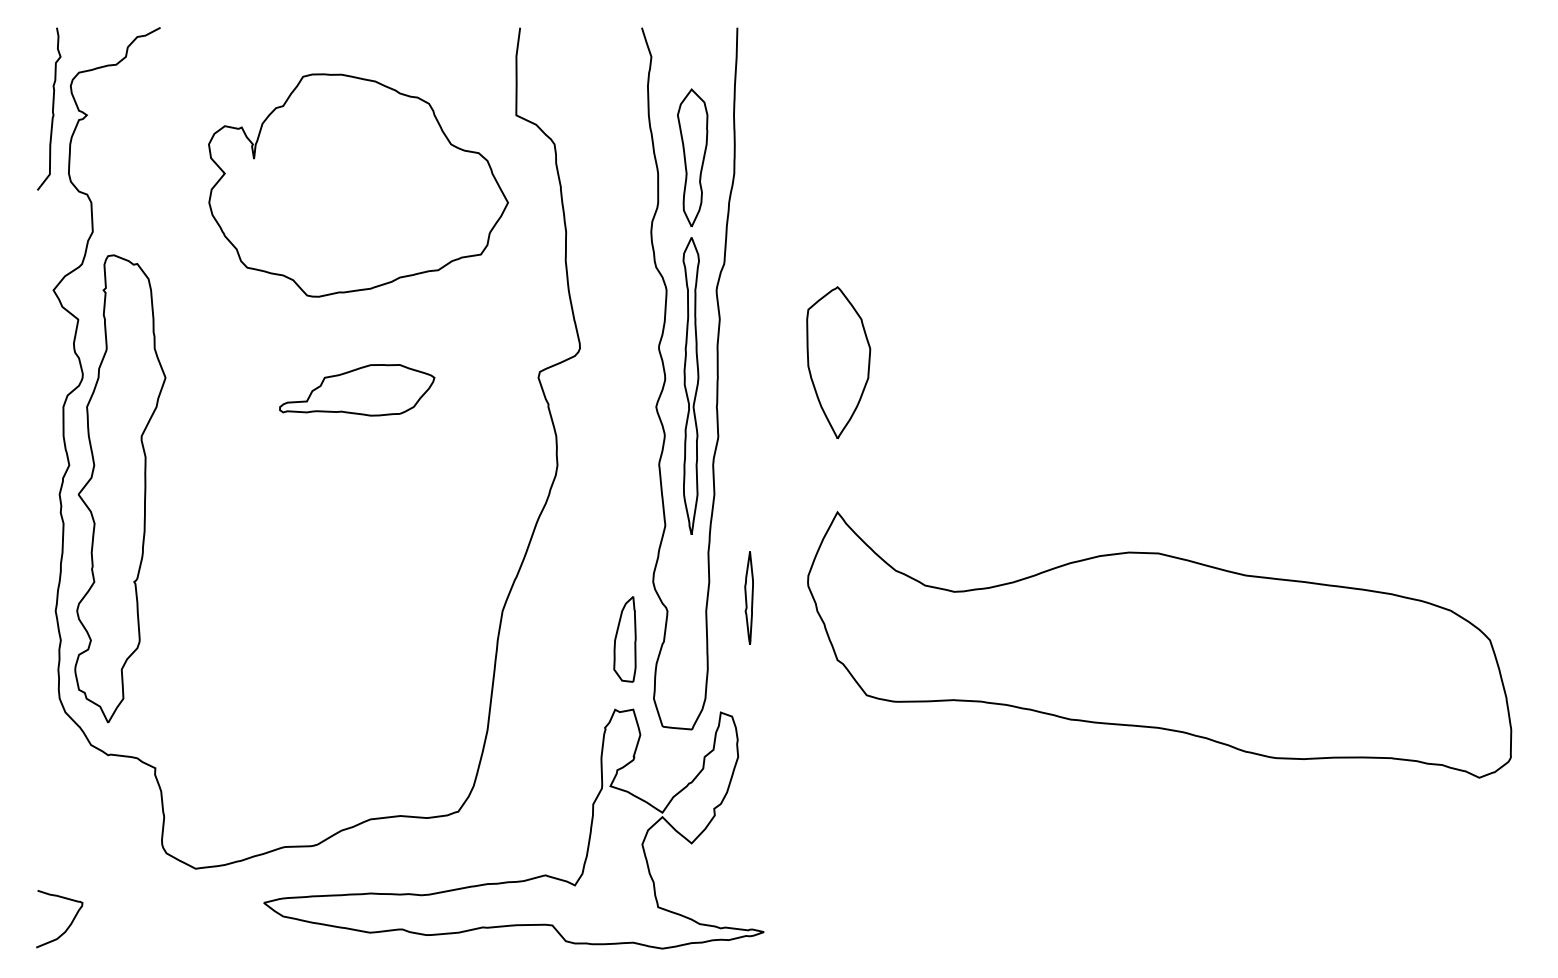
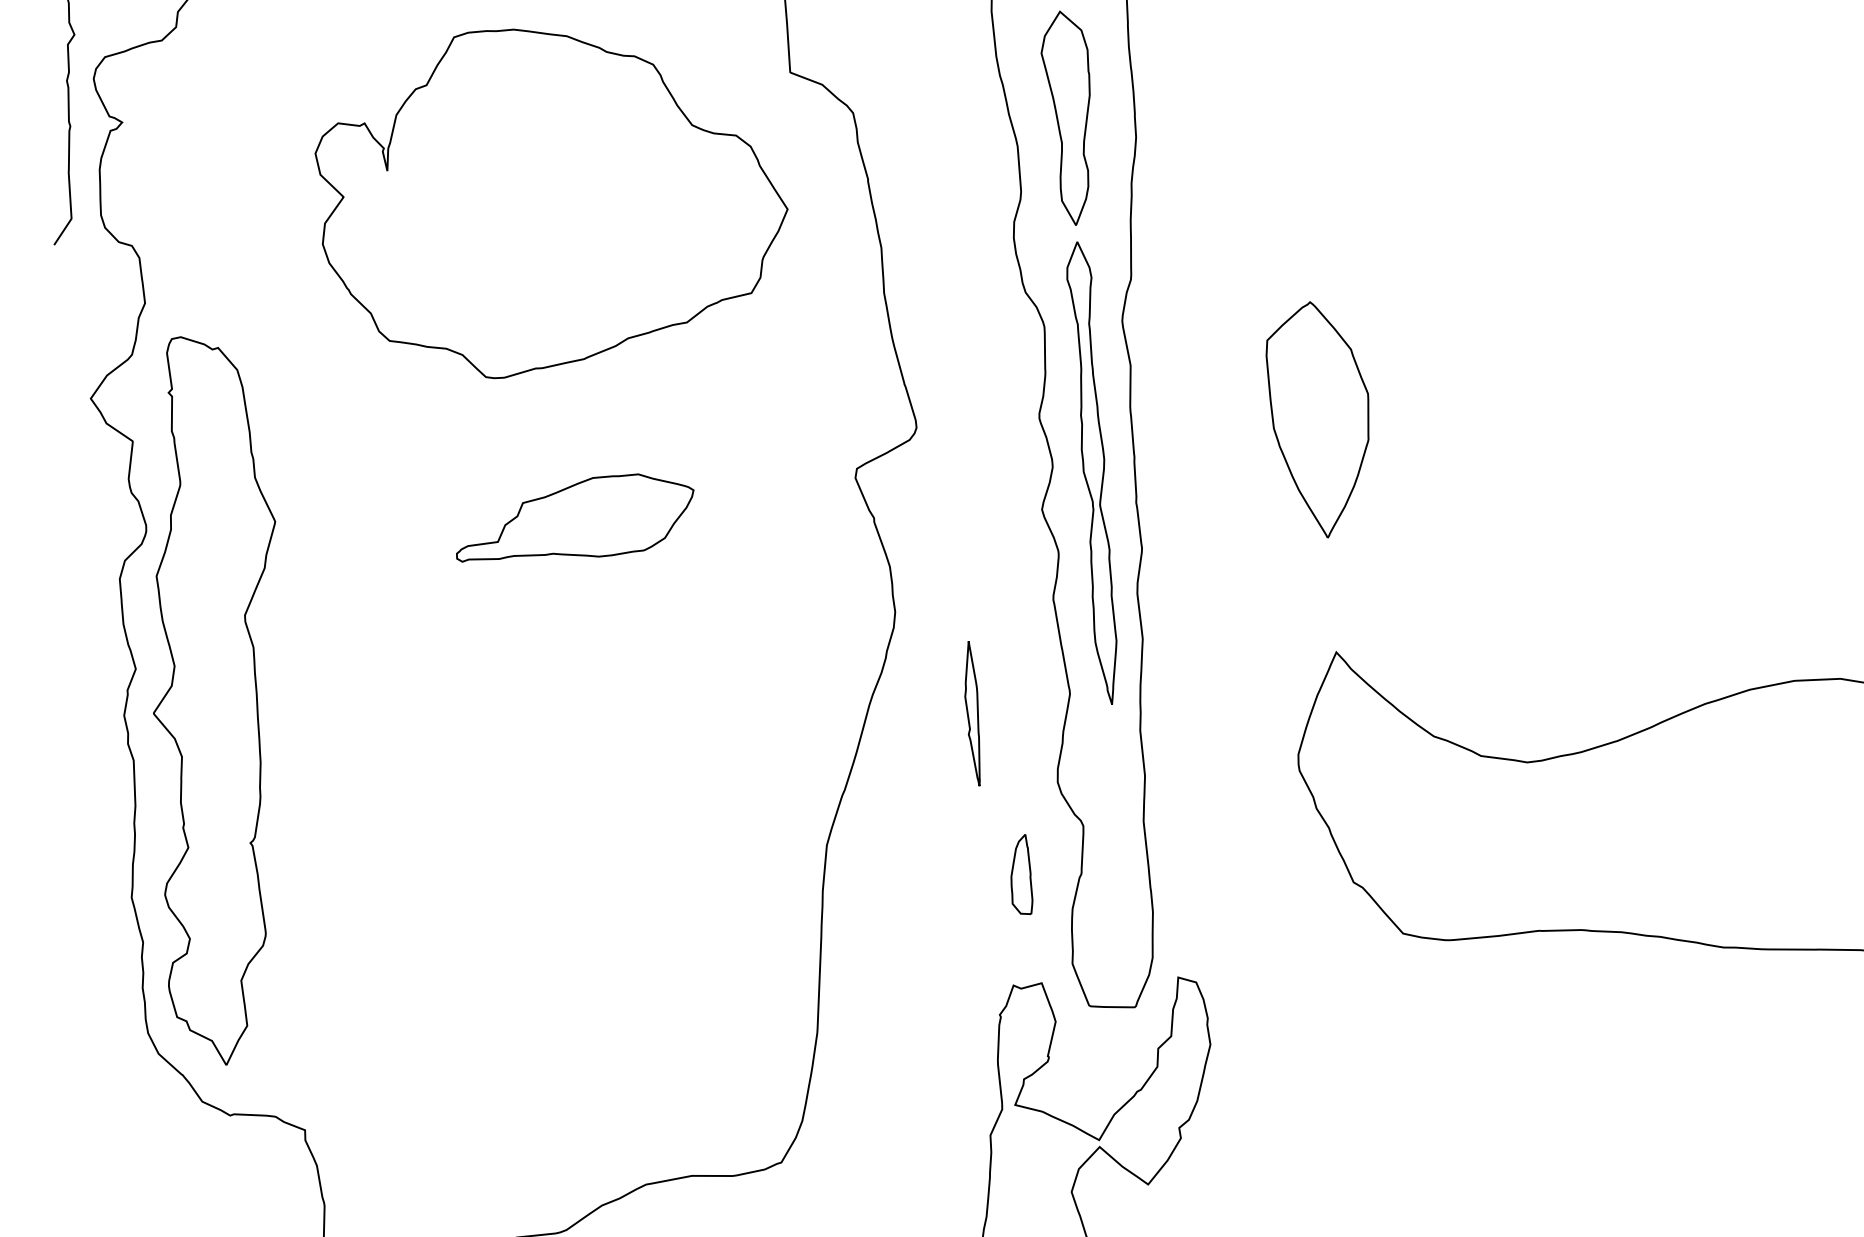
part: (748, 597) -> (971, 712), moved
part: (624, 639) -> (1019, 875), size x0.6

